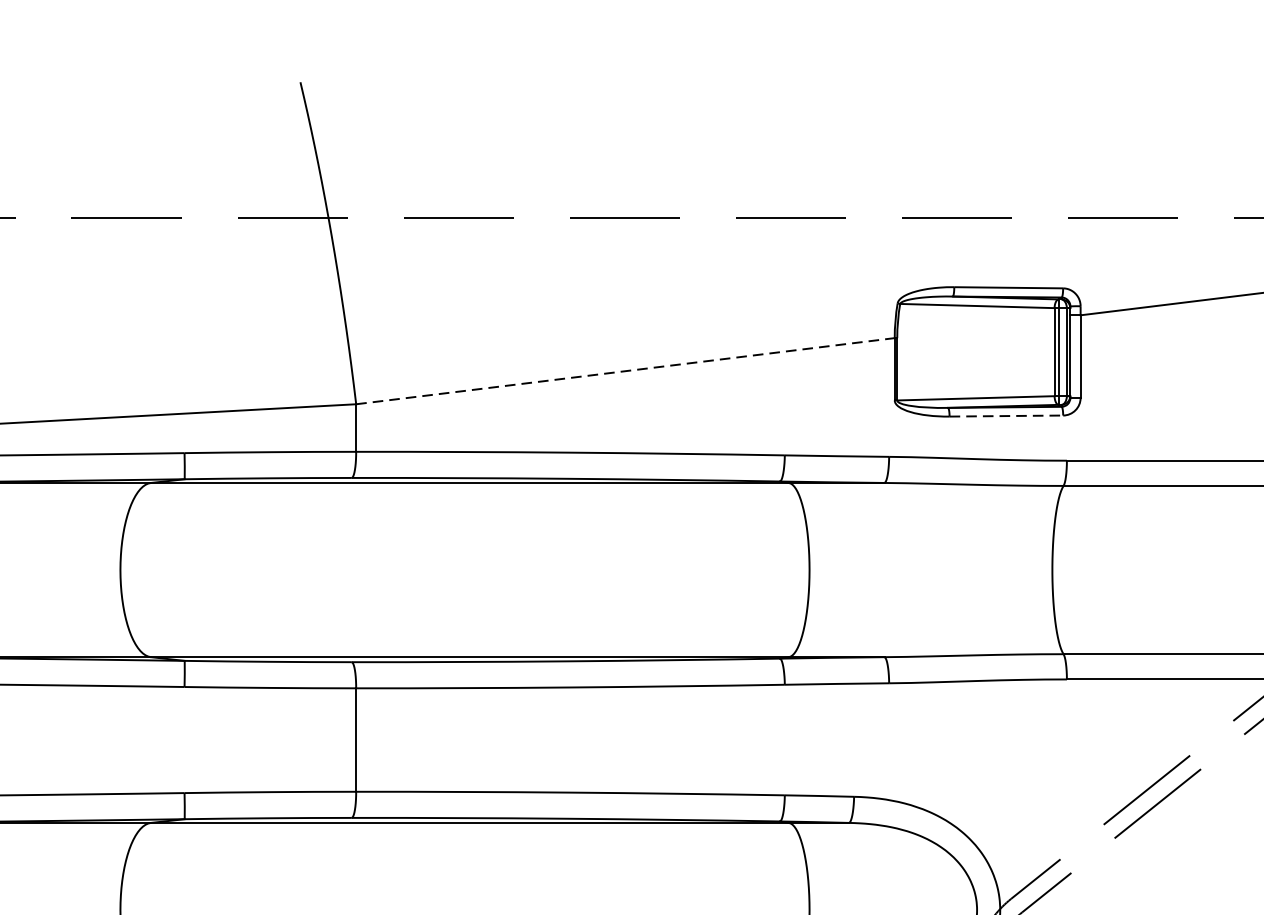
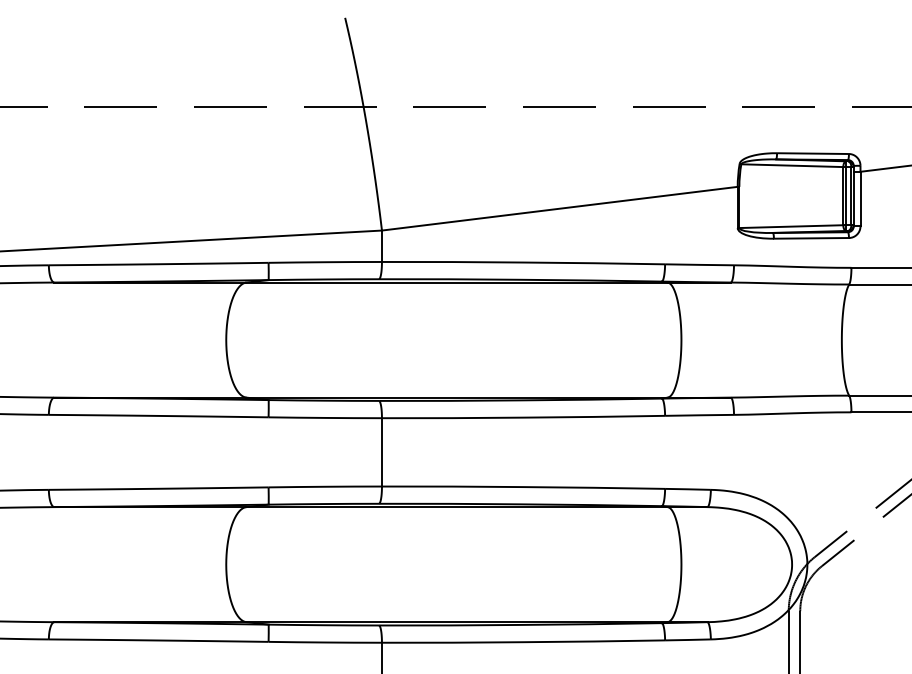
line: (626, 370) -> (560, 208), dashed -> solid
line: (1006, 416) -> (811, 238), dashed -> solid

